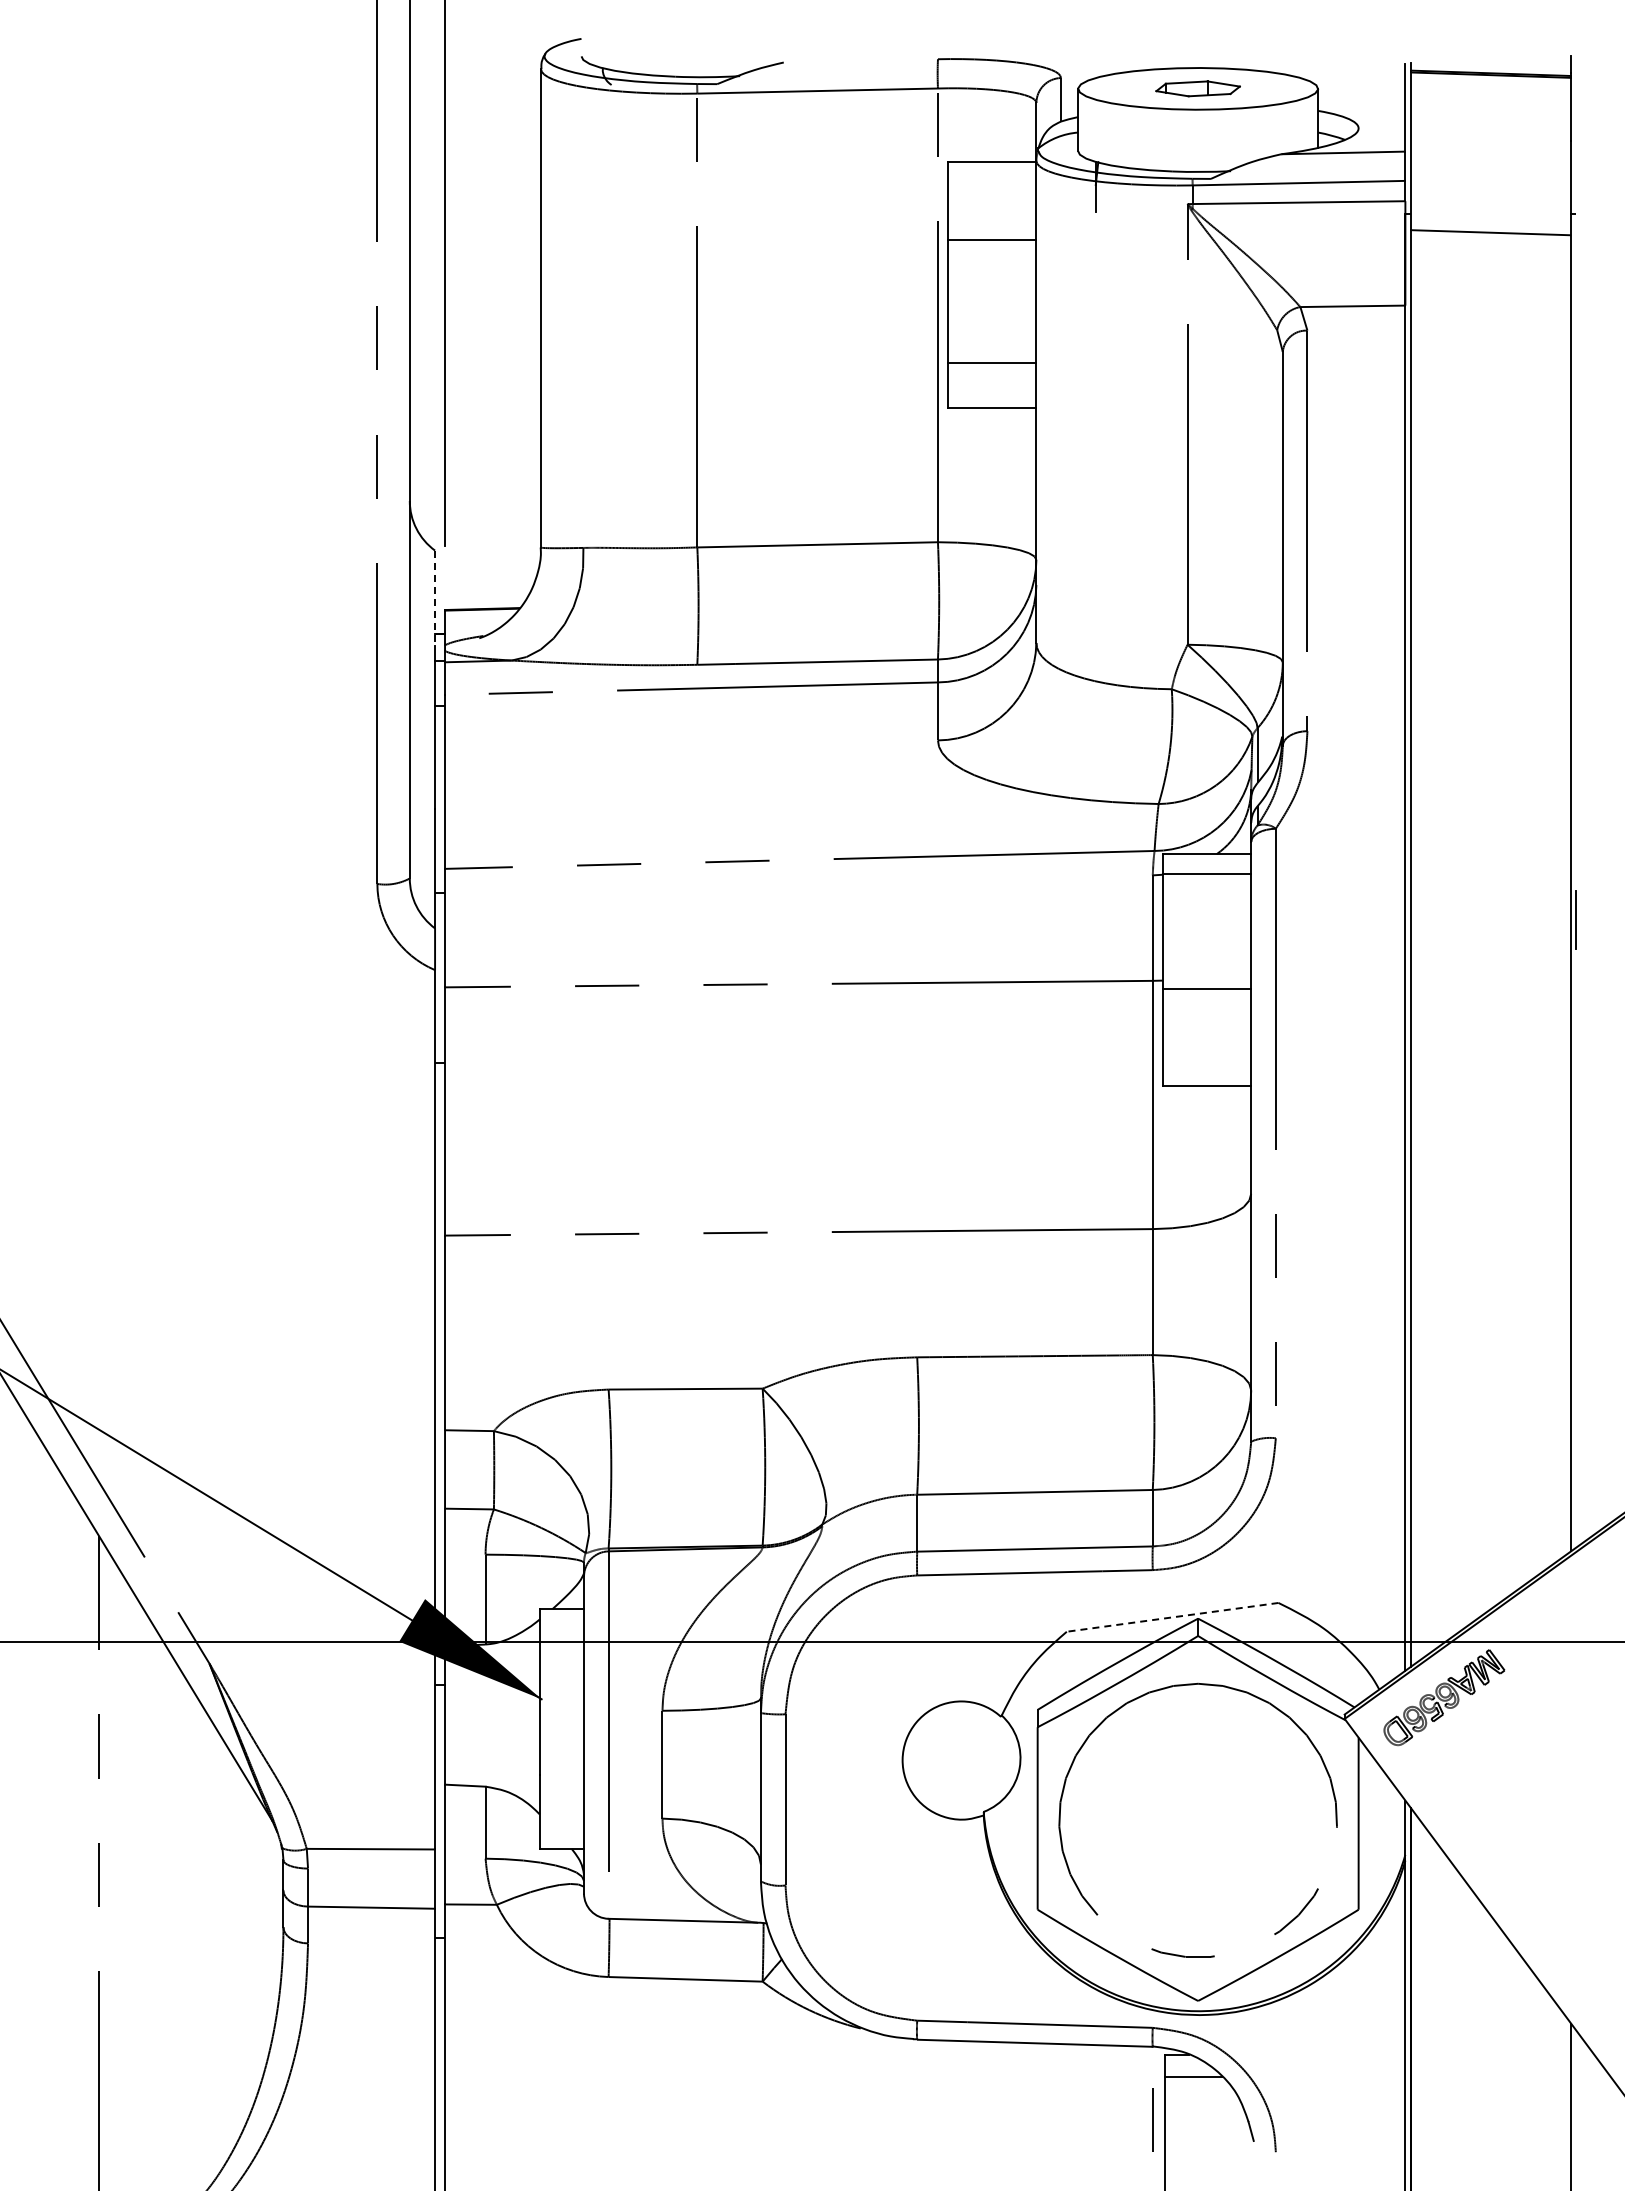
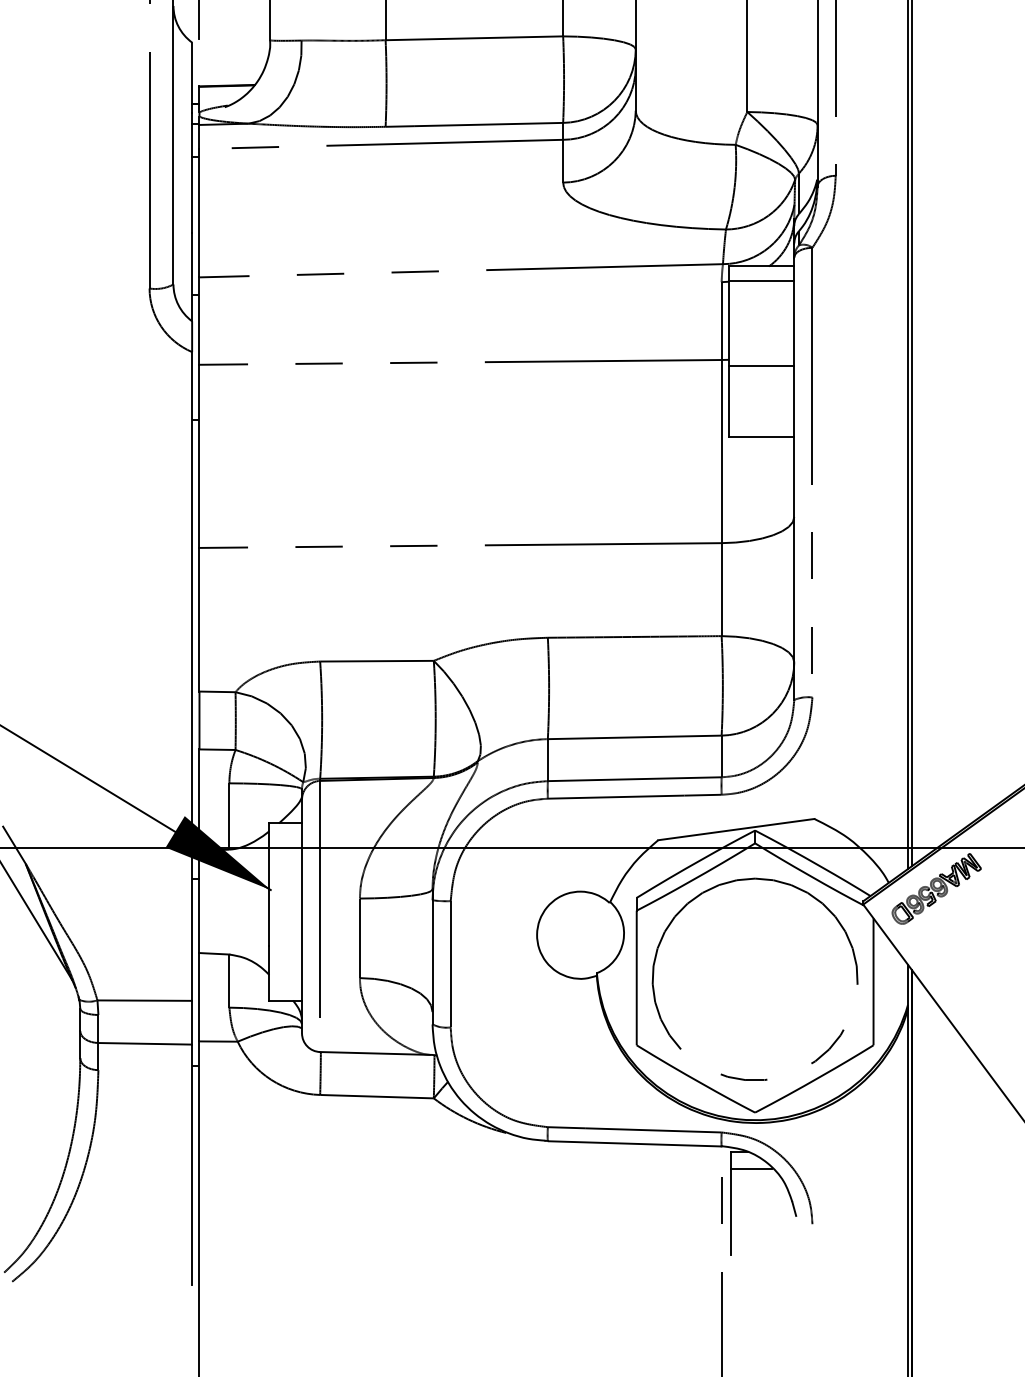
line: (435, 598) -> (192, 77), dashed -> solid
line: (1172, 1617) -> (736, 829), dashed -> solid

